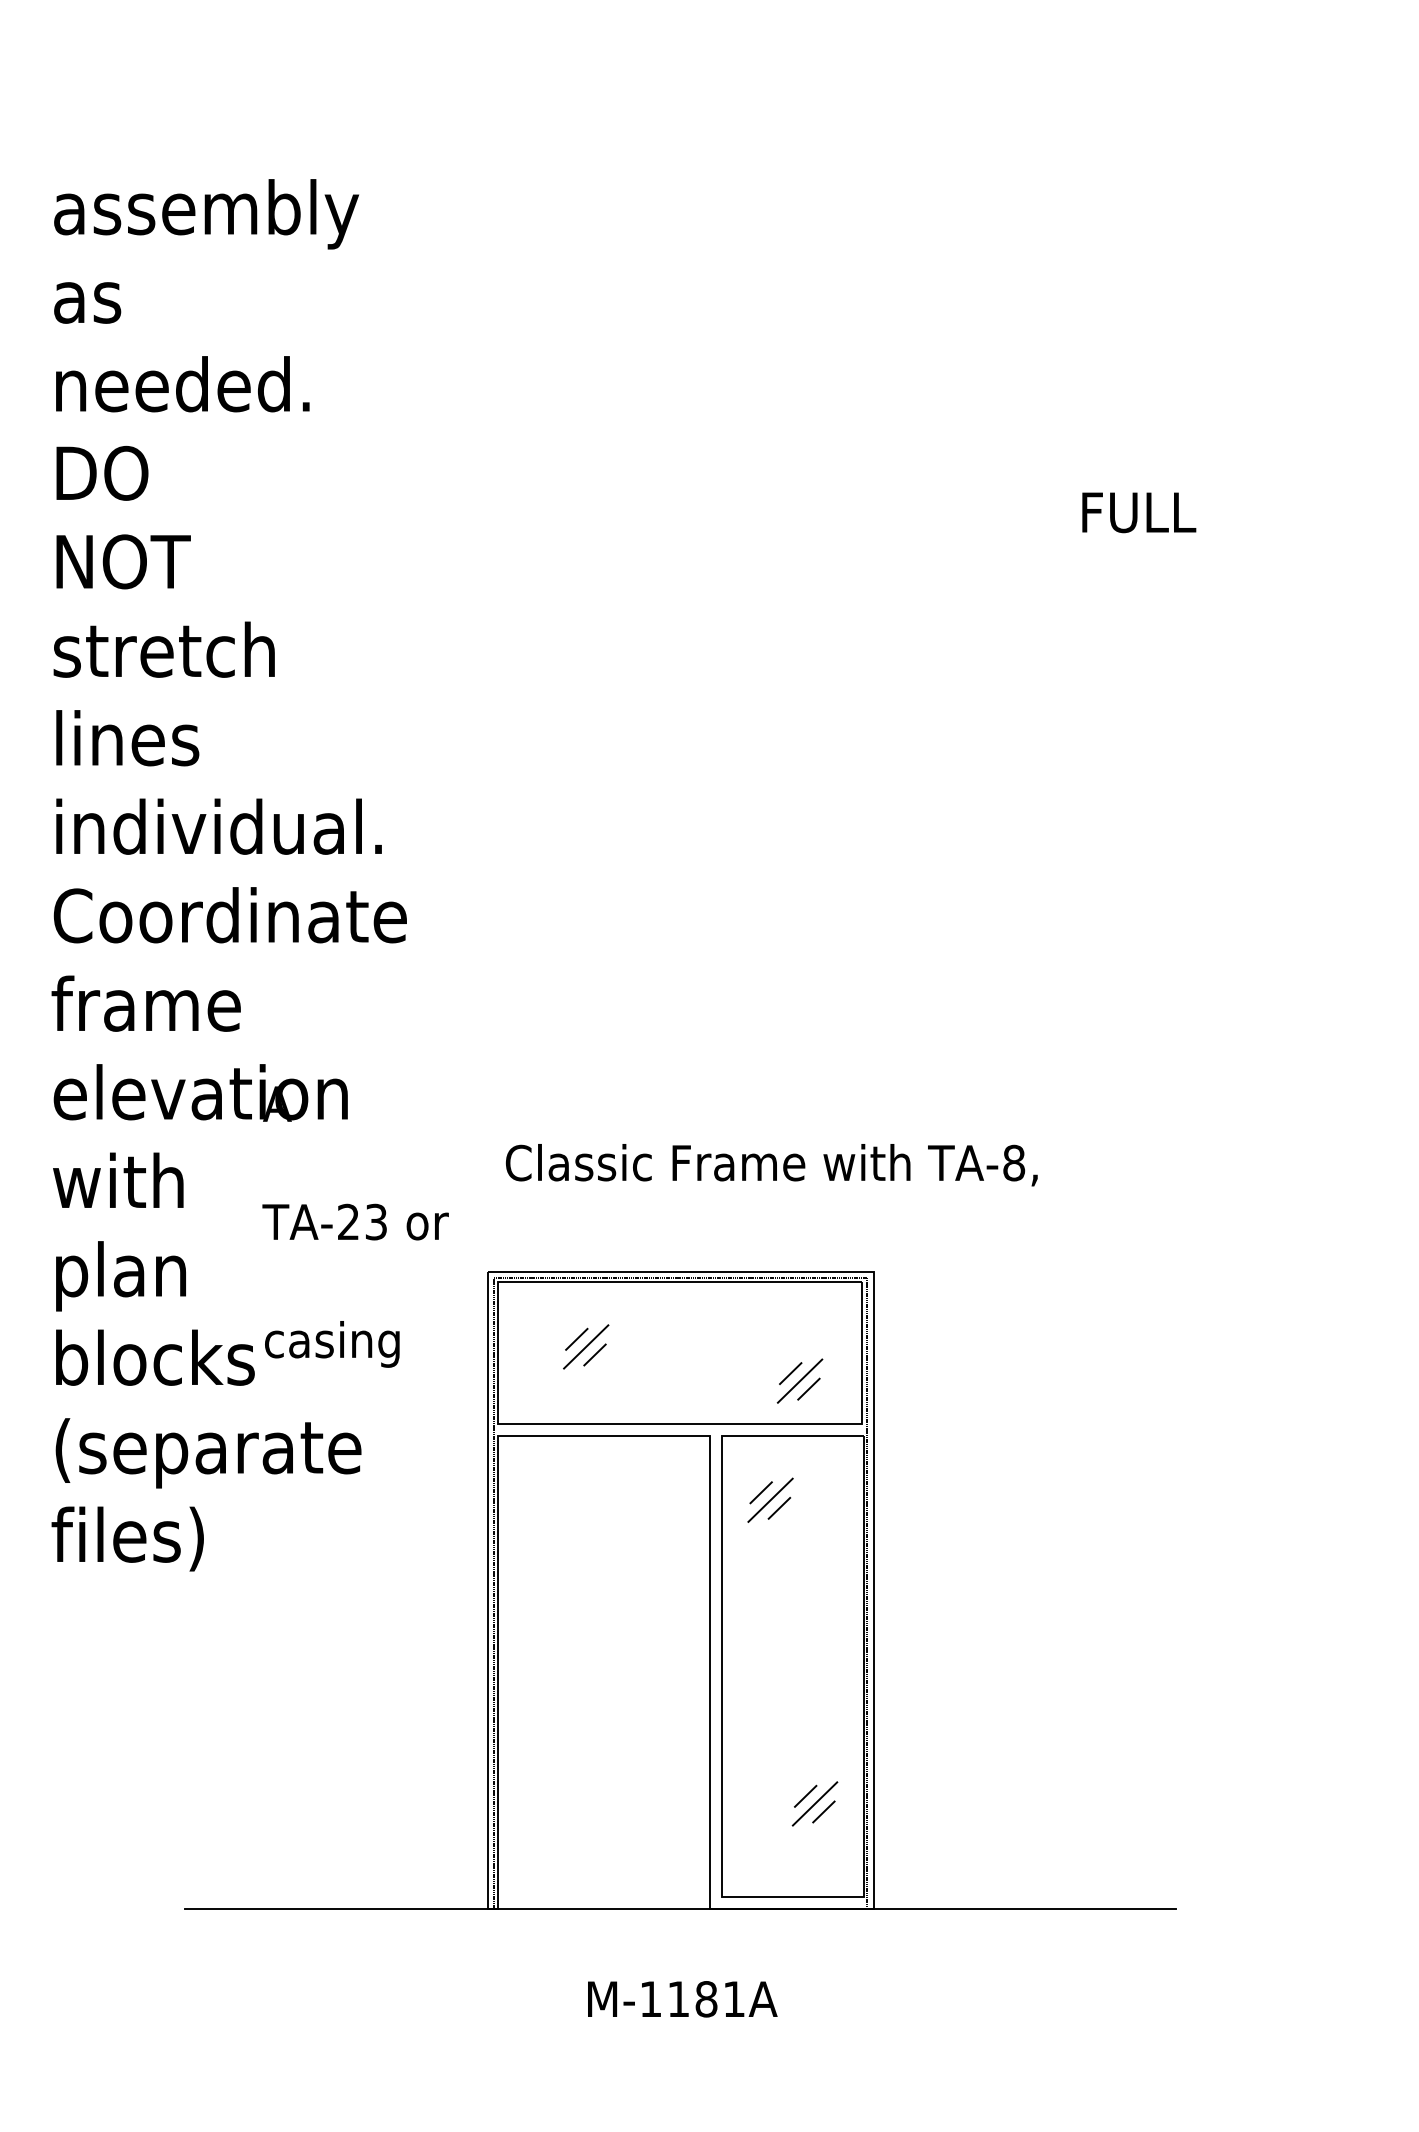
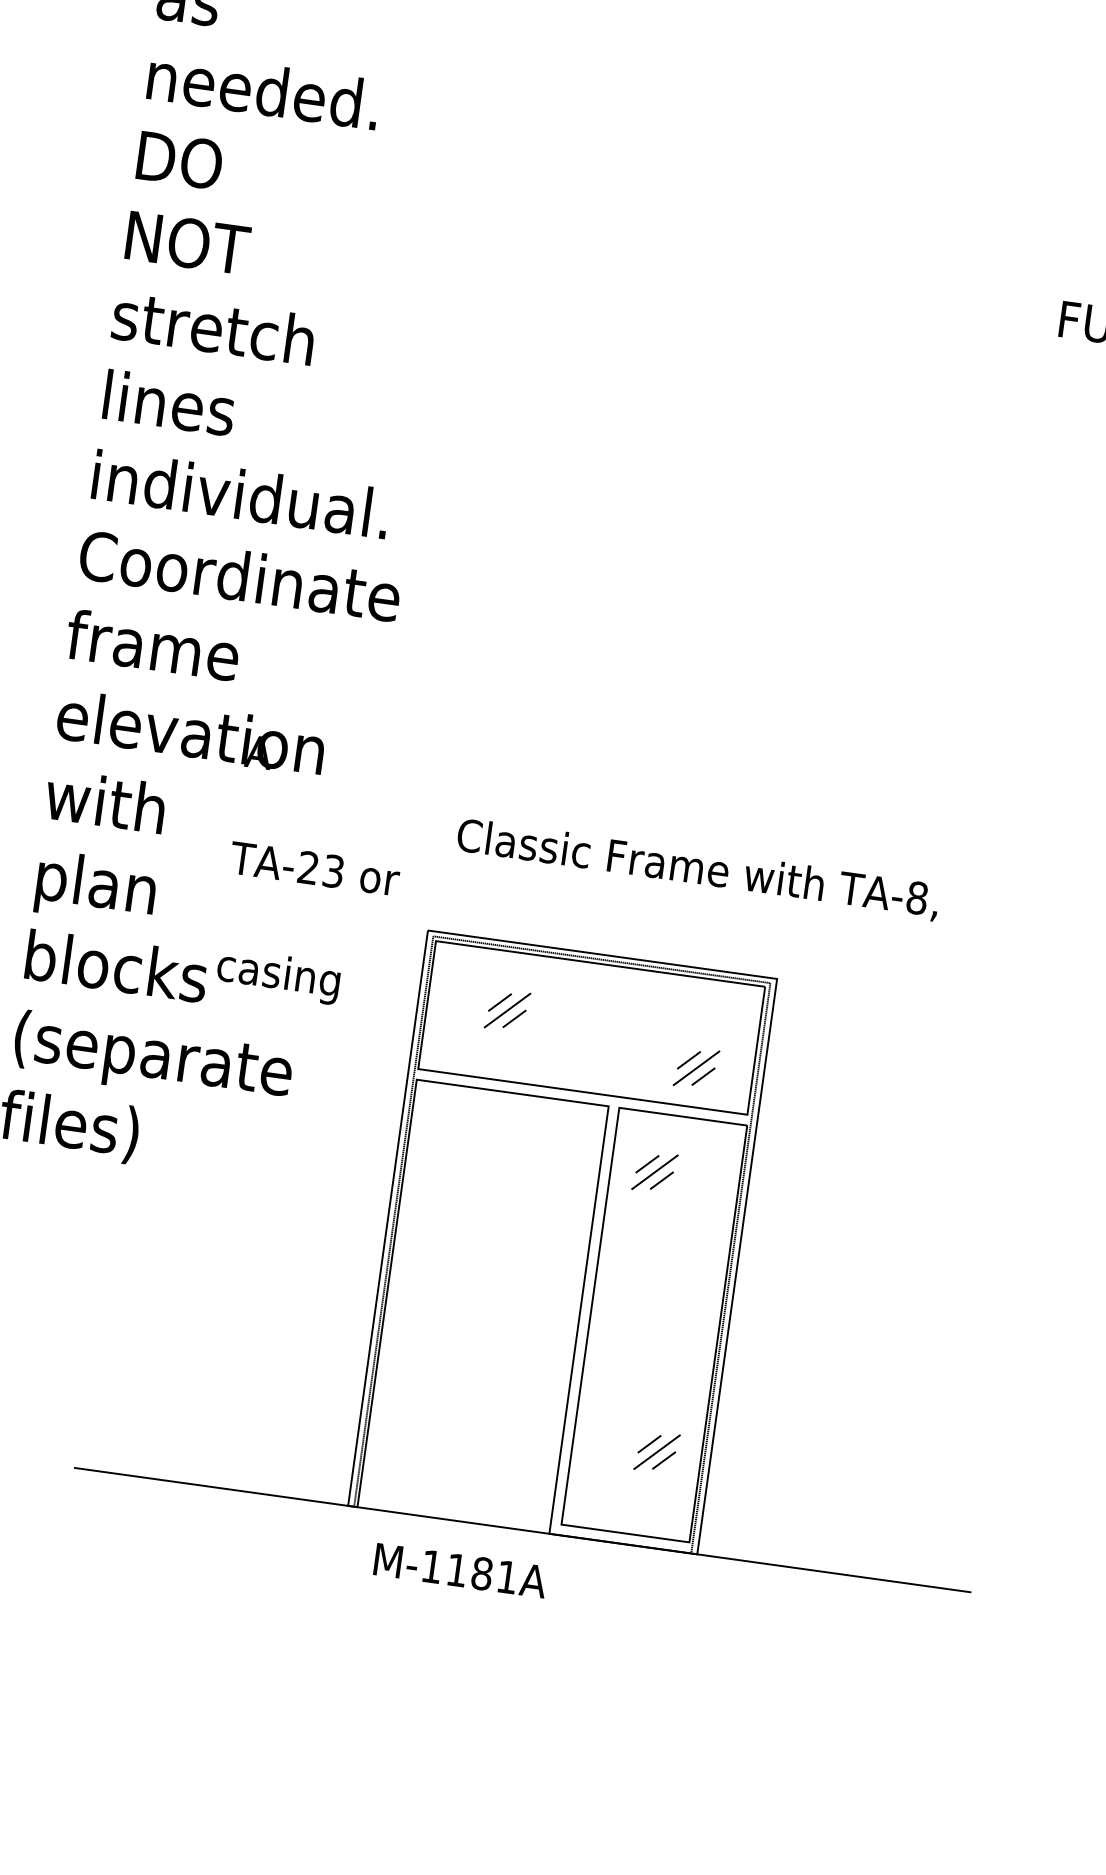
text: (682, 1999) -> (460, 1570), moved

